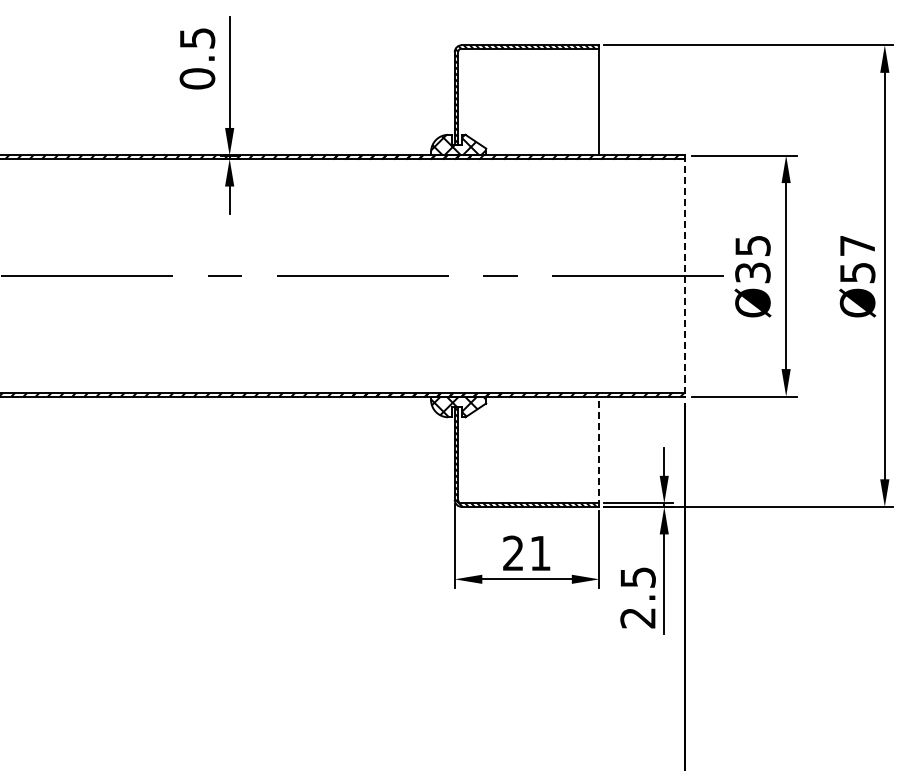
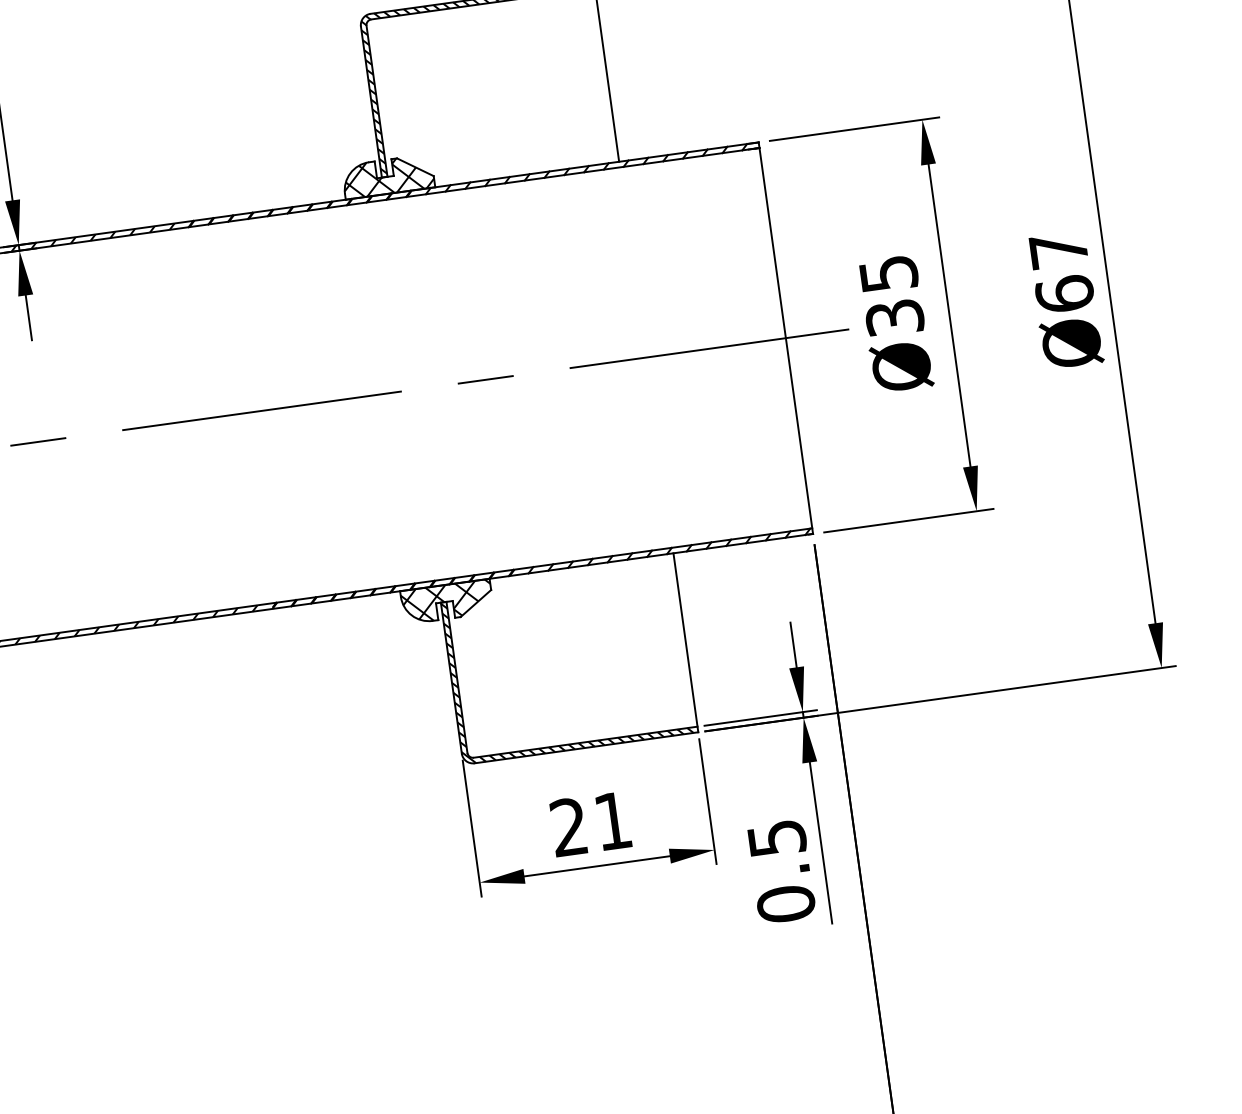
text: (857, 272) -> (1064, 293), Ø57 -> Ø67
line: (685, 276) -> (786, 338), dashed -> solid
line: (599, 451) -> (685, 642), dashed -> solid
text: (637, 617) -> (785, 903), 2.5 -> 0.5

